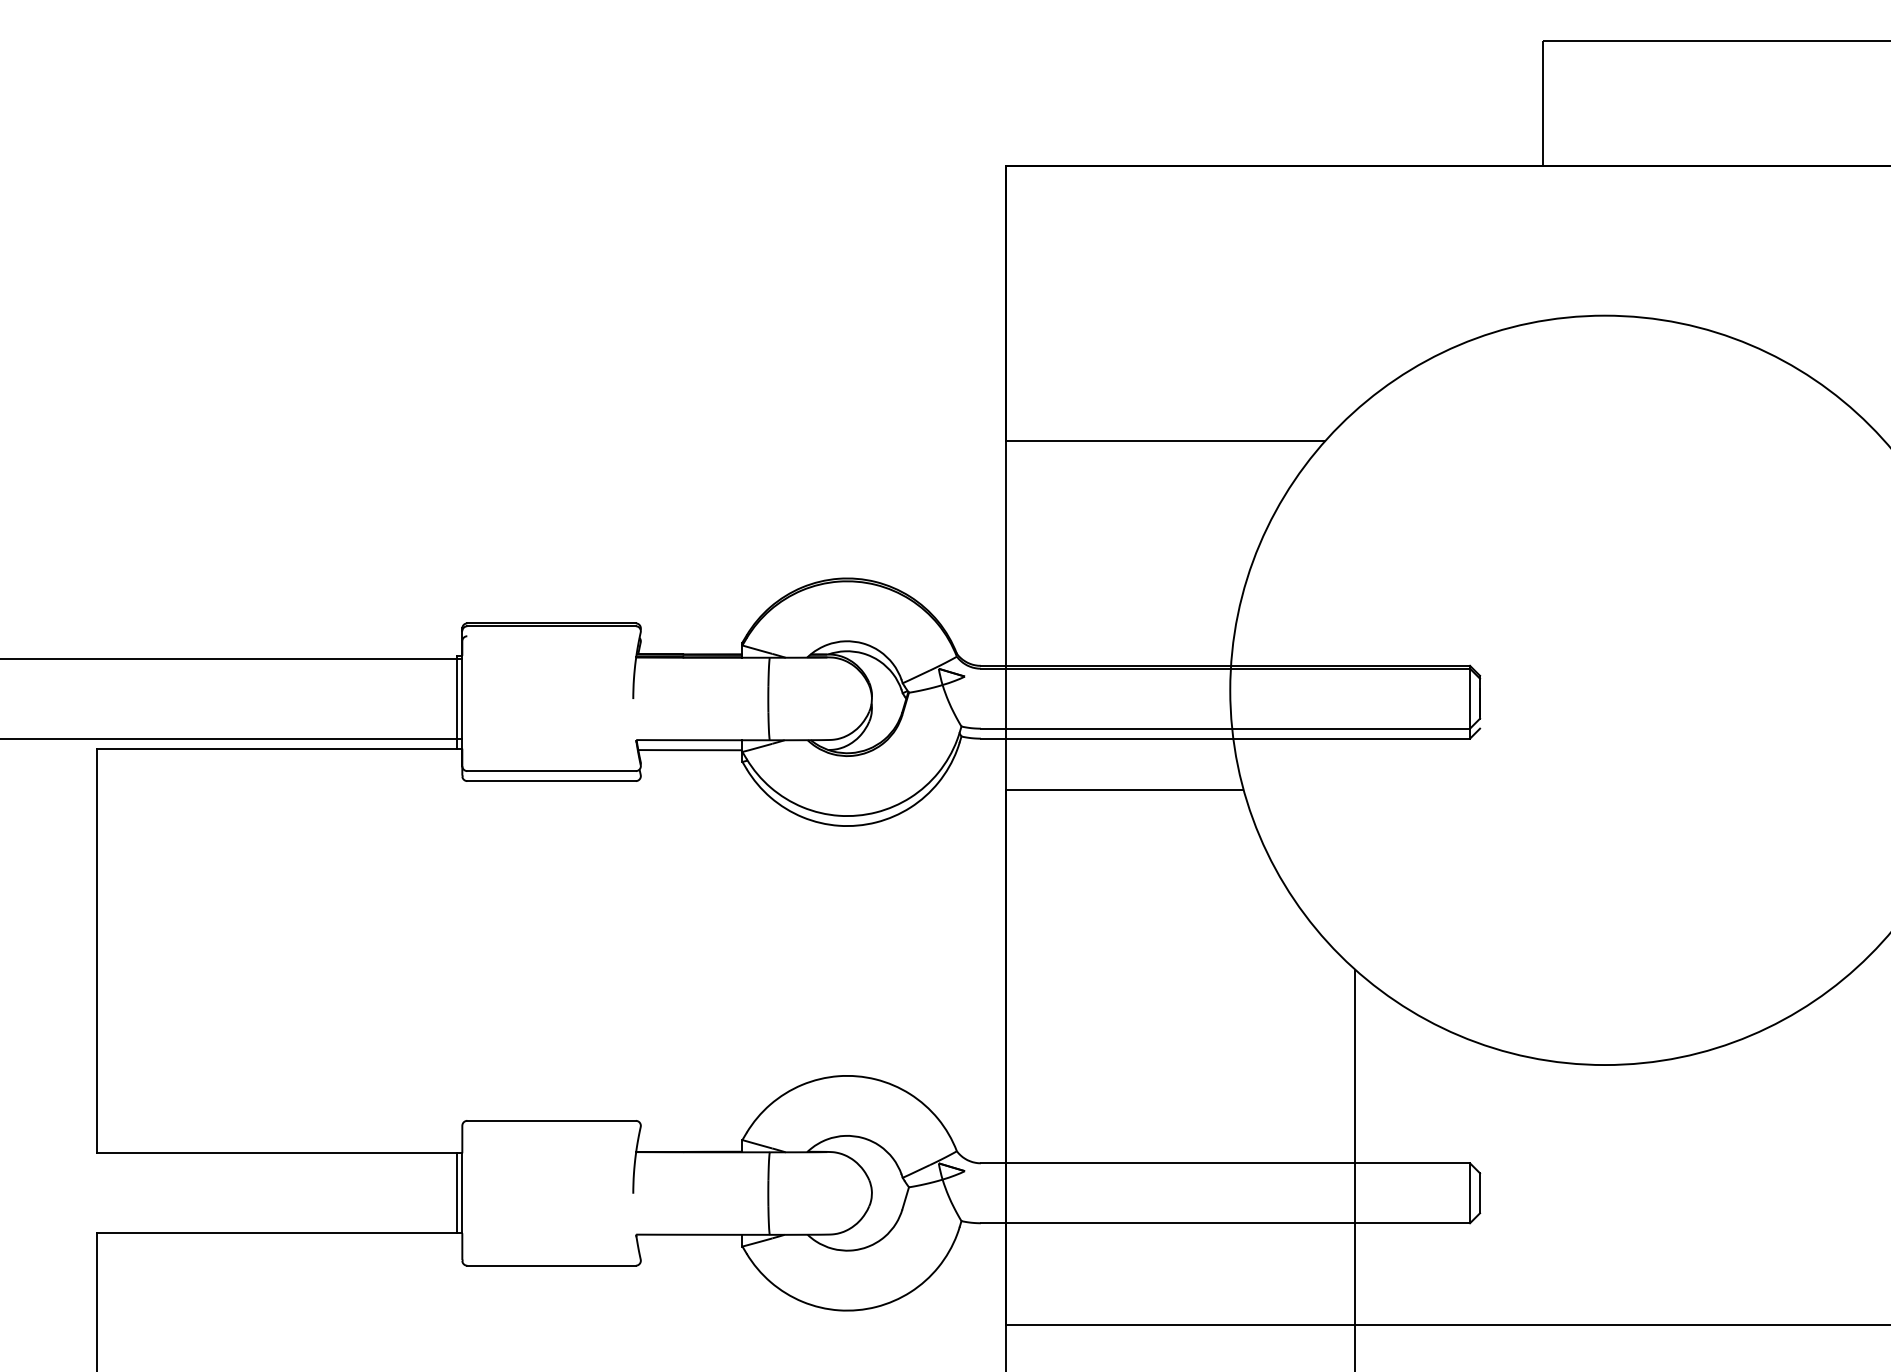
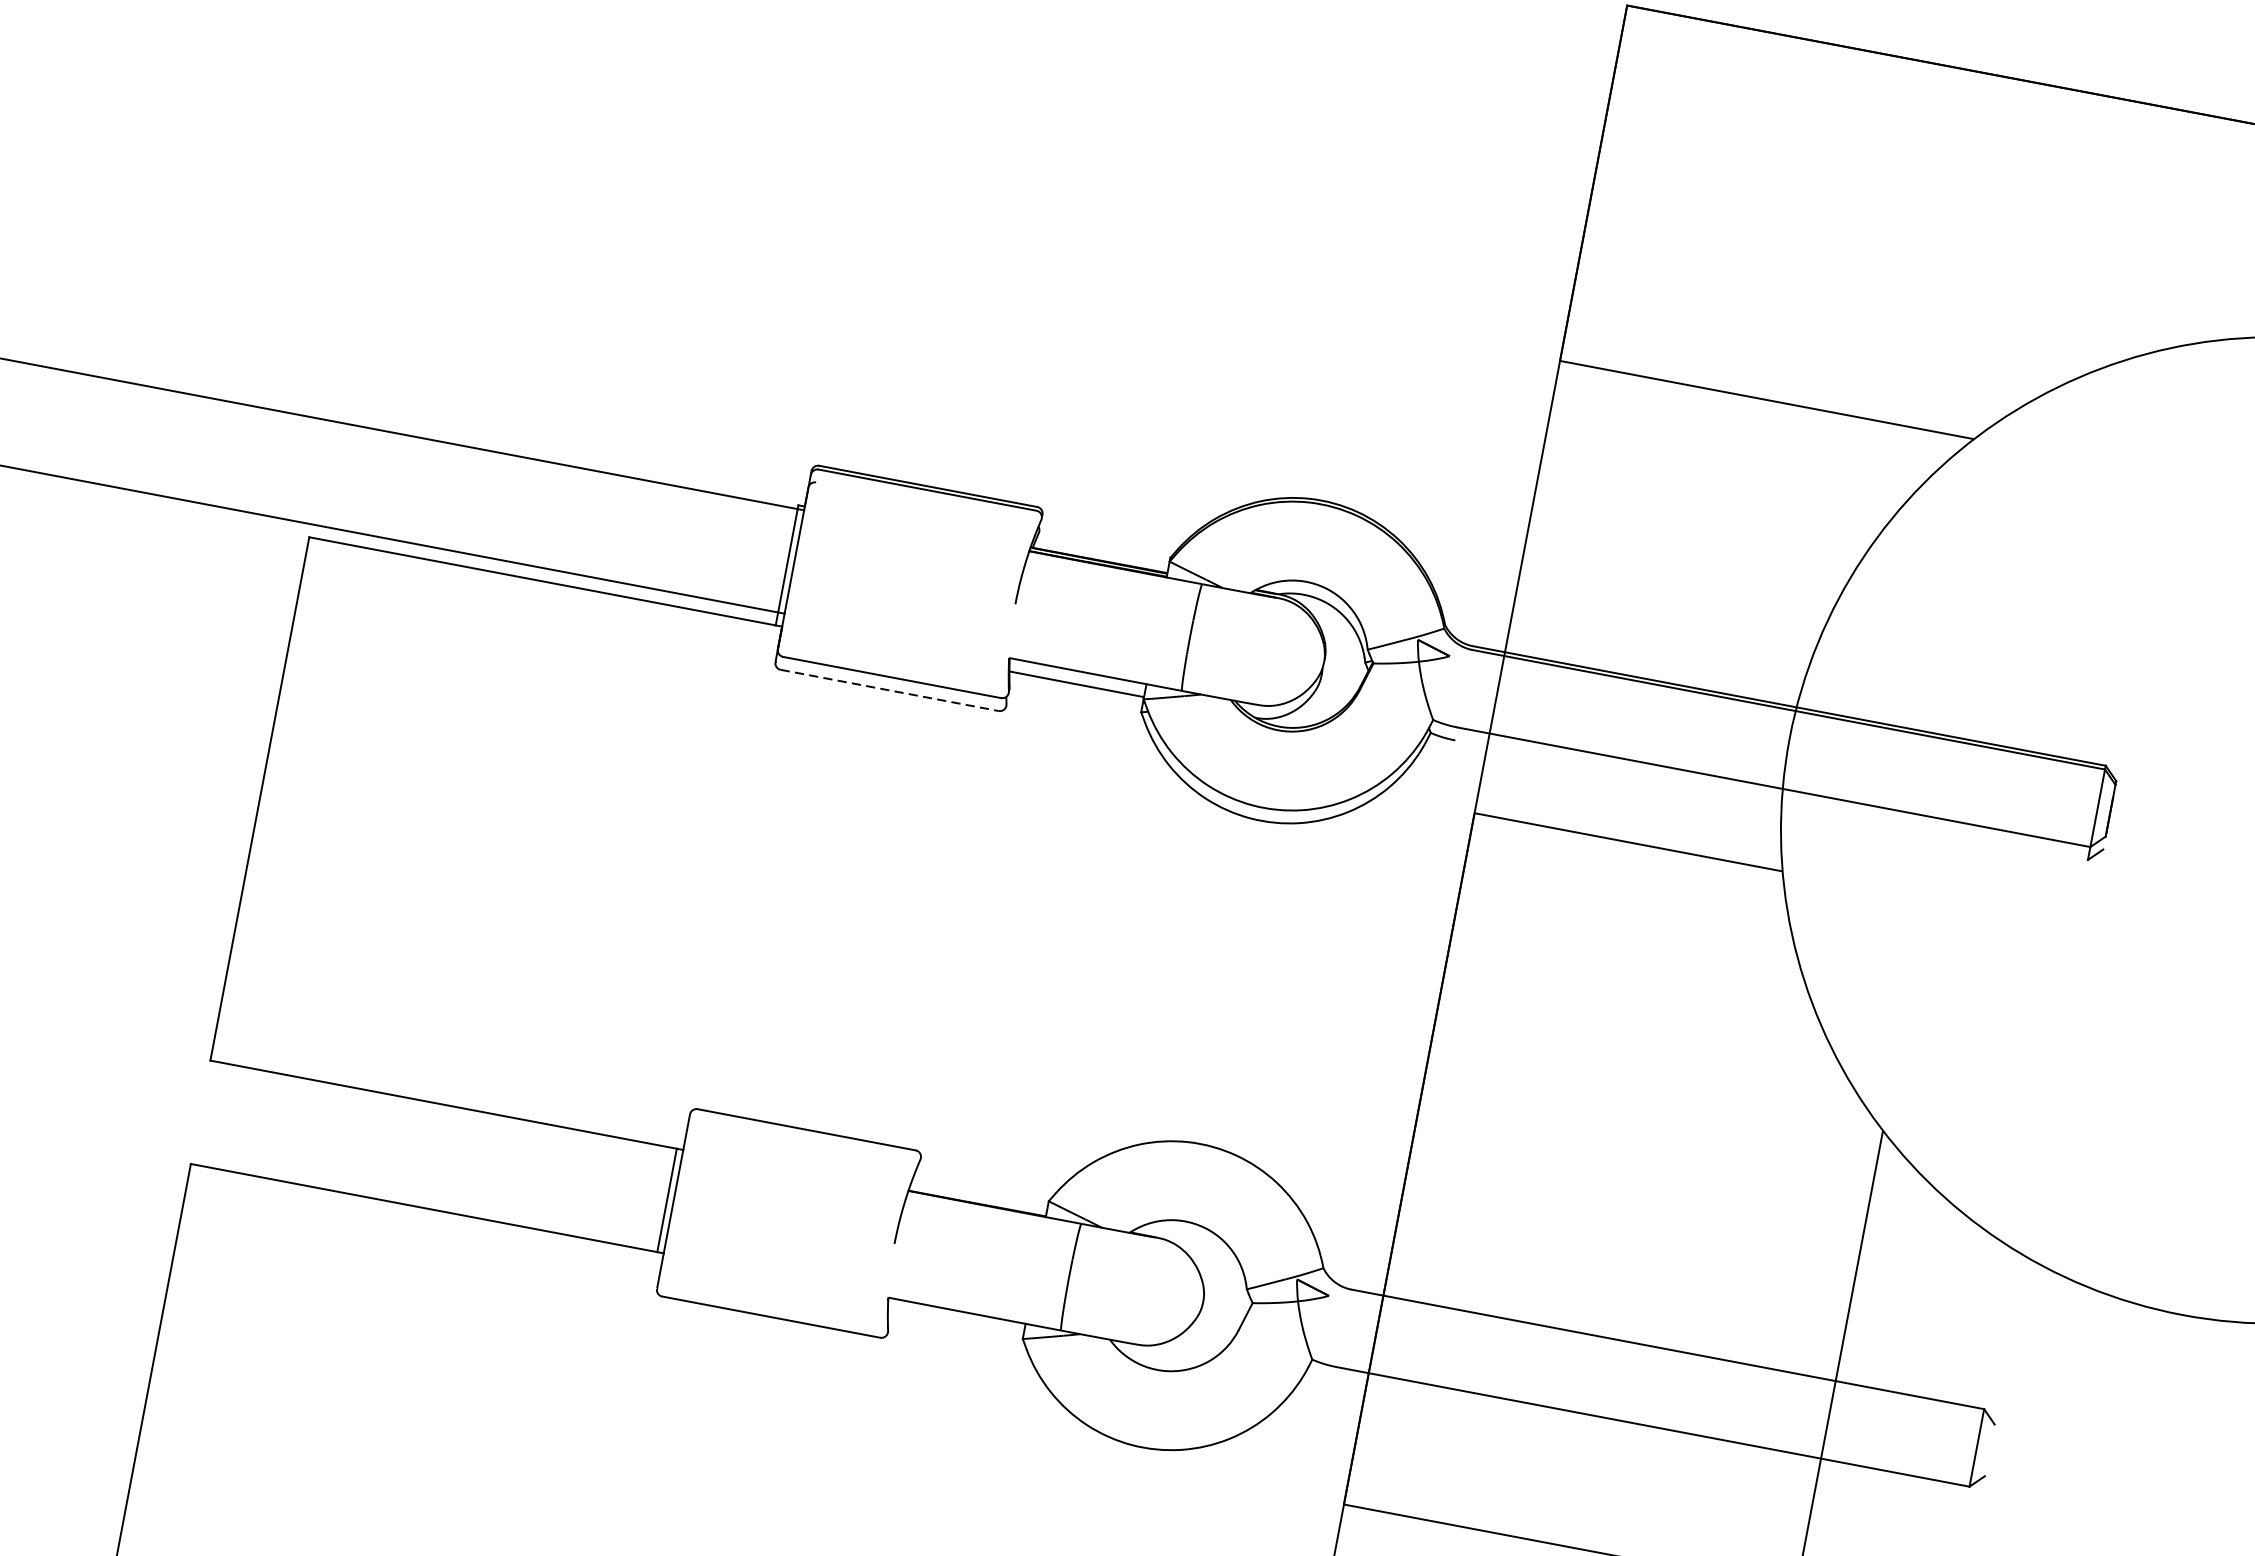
line: (1225, 738) -> (1771, 799), removed
line: (552, 781) -> (890, 691), solid -> dashed
line: (1480, 1193) -> (1990, 1450), removed

